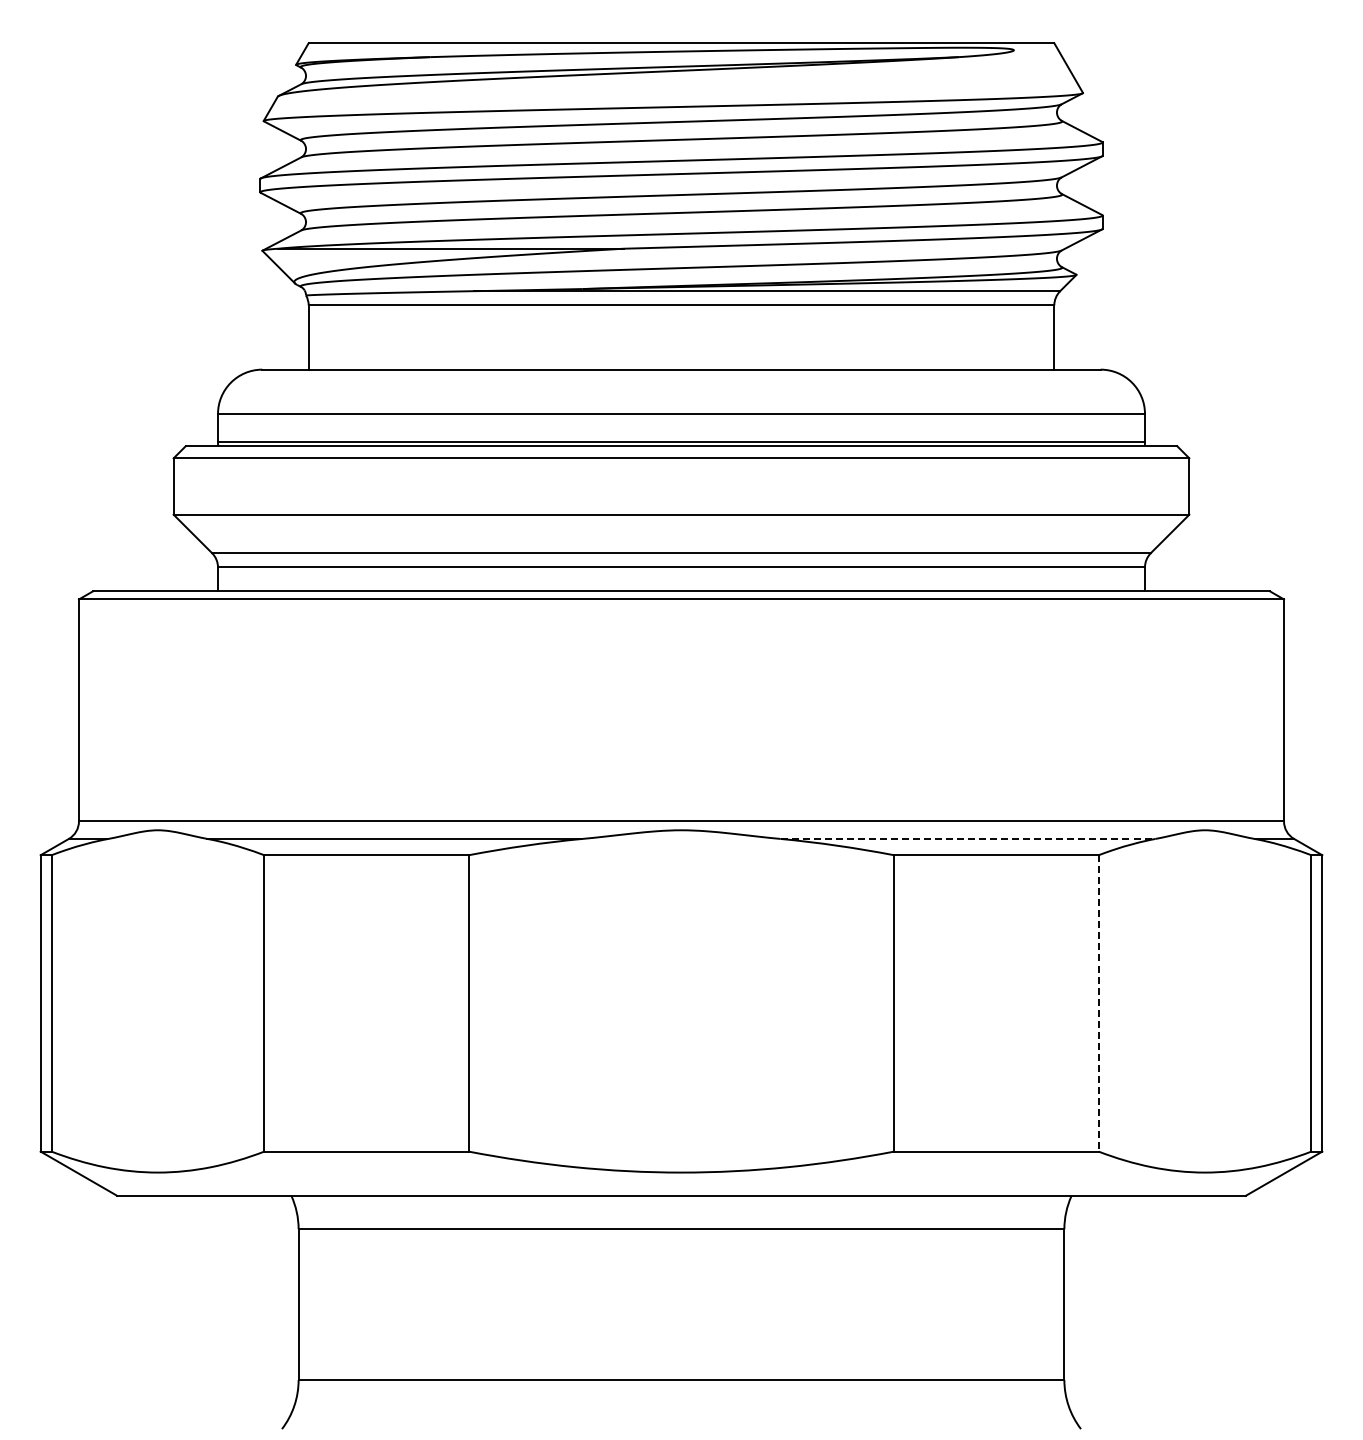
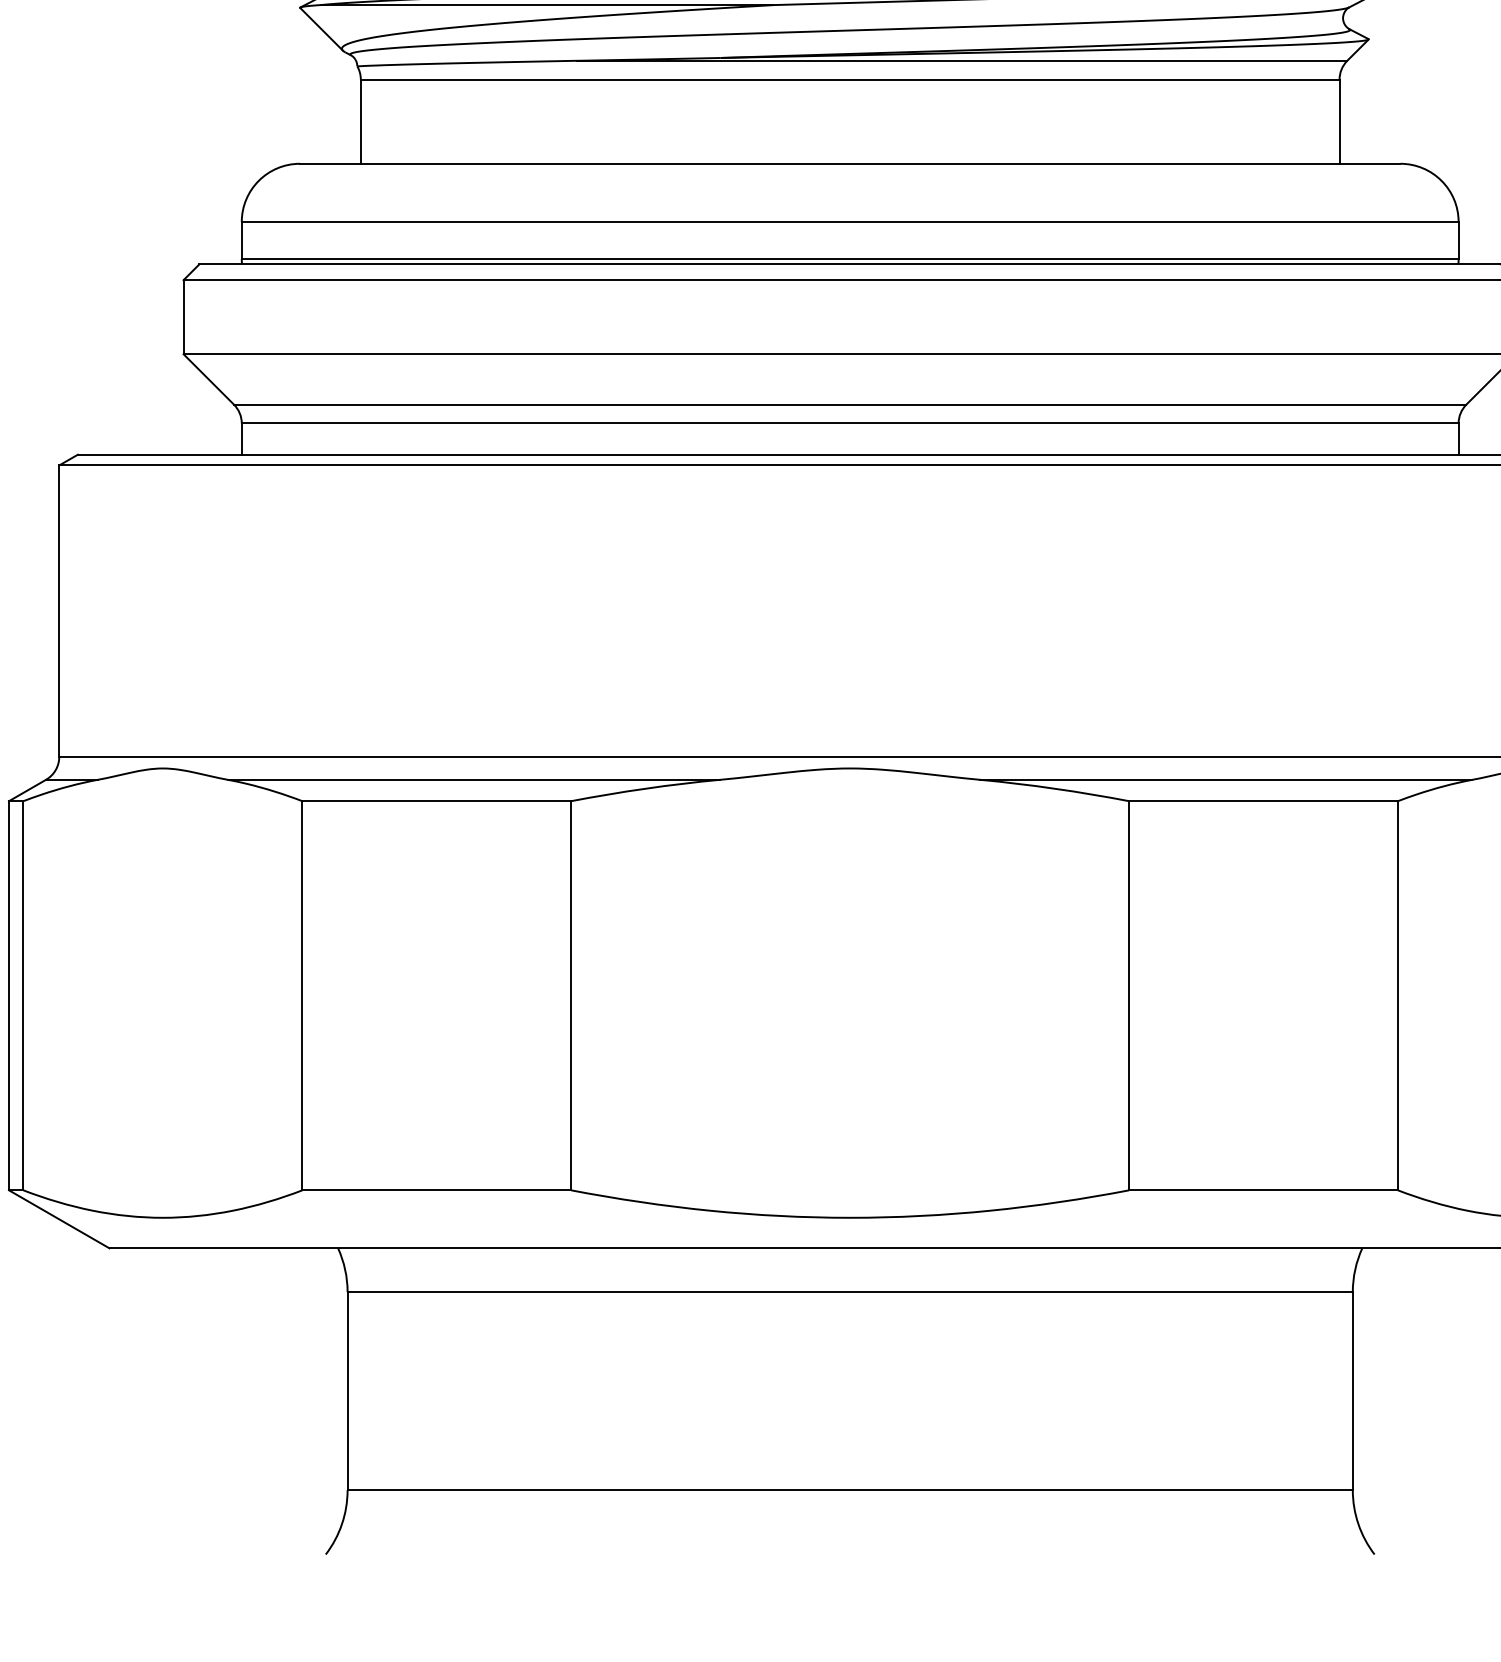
line: (968, 838) -> (1226, 779), dashed -> solid
line: (1098, 1003) -> (1397, 995), dashed -> solid

